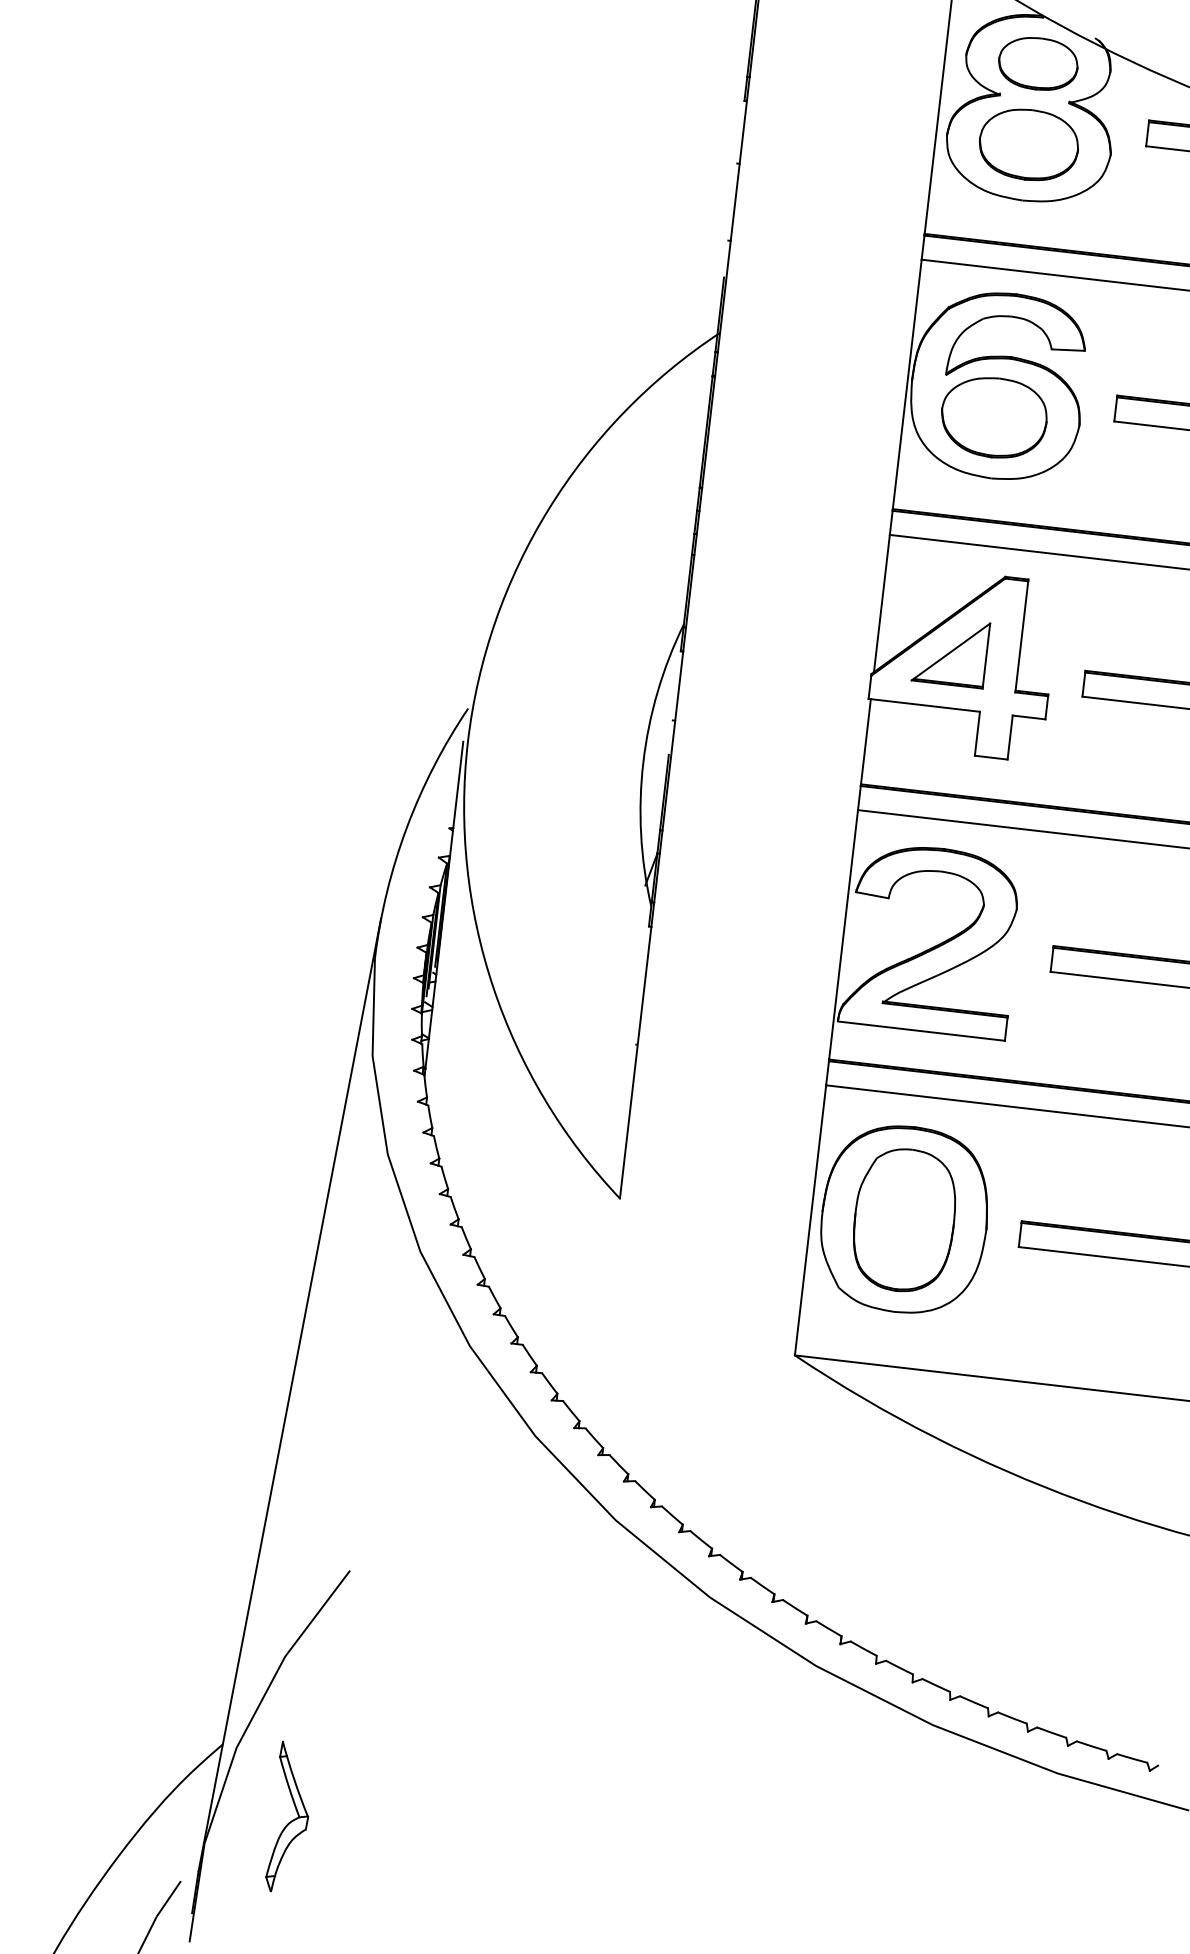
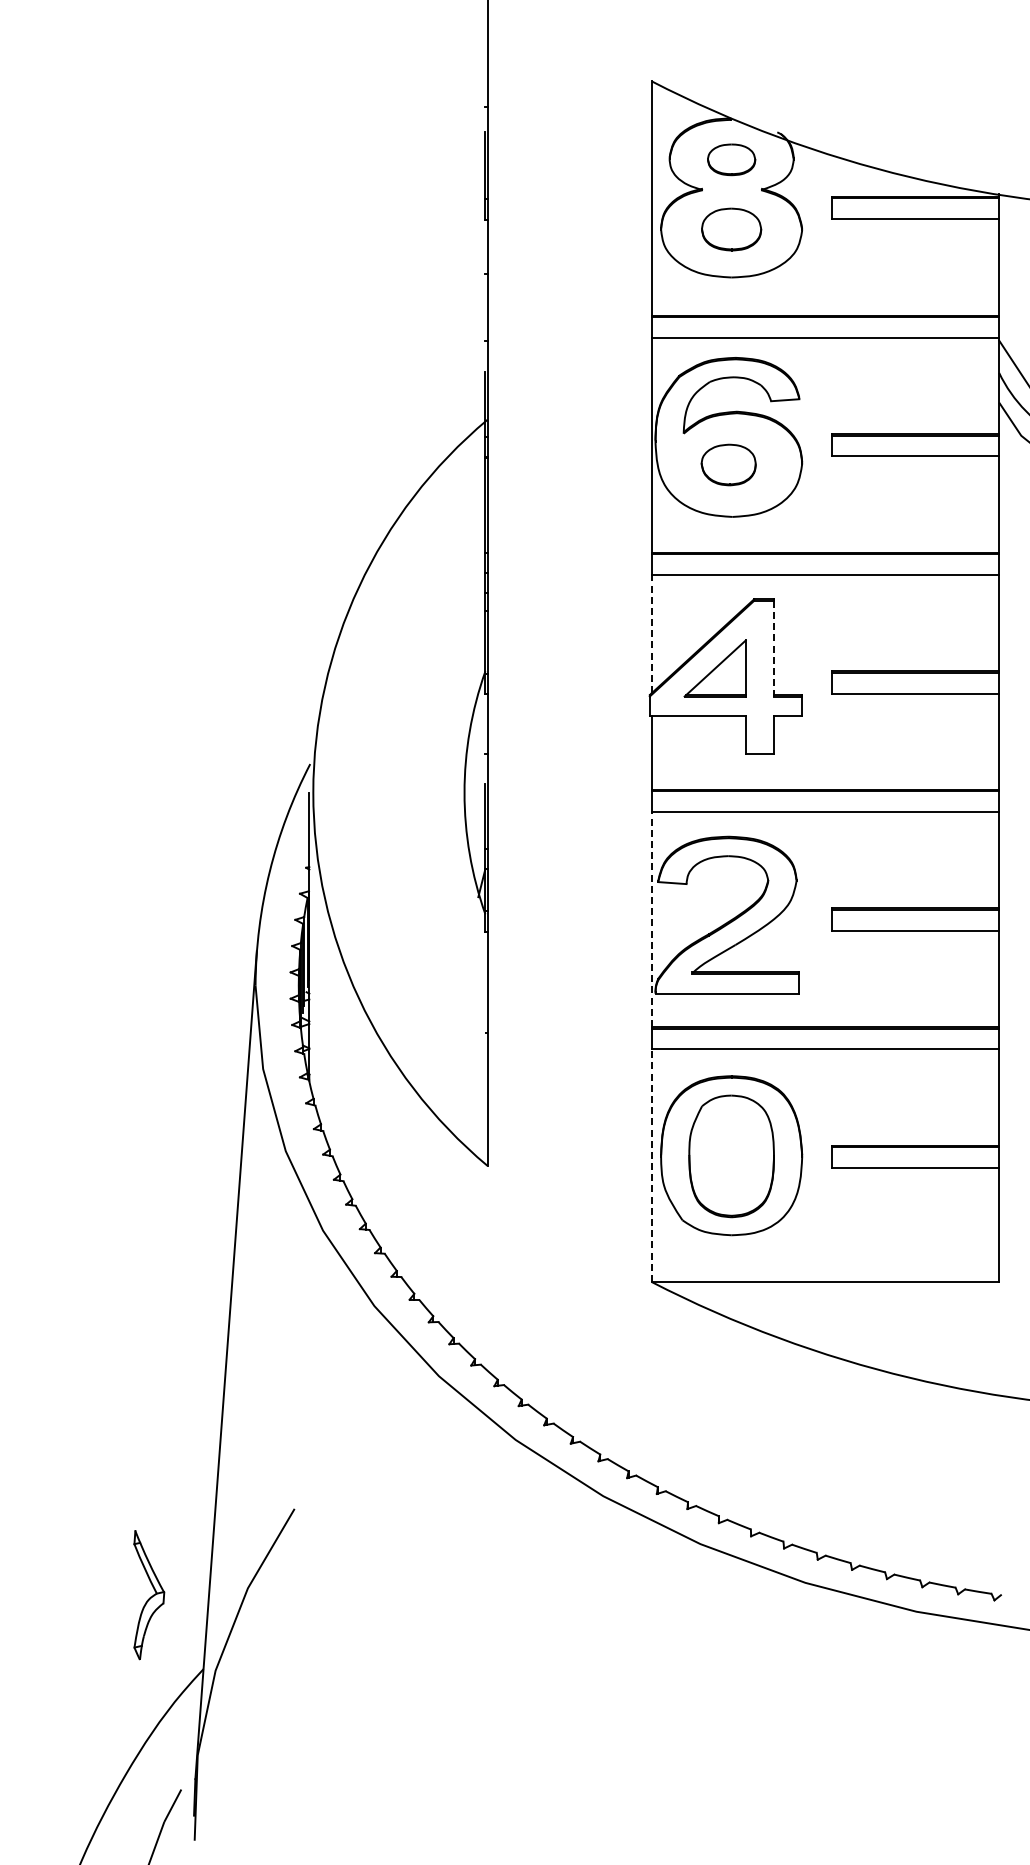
part: (1038, 63) -> (731, 159), size x0.7
part: (1028, 144) -> (731, 229), size x0.7
part: (993, 417) -> (728, 464), size x0.6
line: (881, 602) -> (651, 633), solid -> dashed
line: (1022, 636) -> (774, 648), solid -> dashed
line: (843, 934) -> (651, 919), solid -> dashed
line: (810, 1220) -> (651, 1165), solid -> dashed
part: (290, 1818) -> (149, 1595), moved

